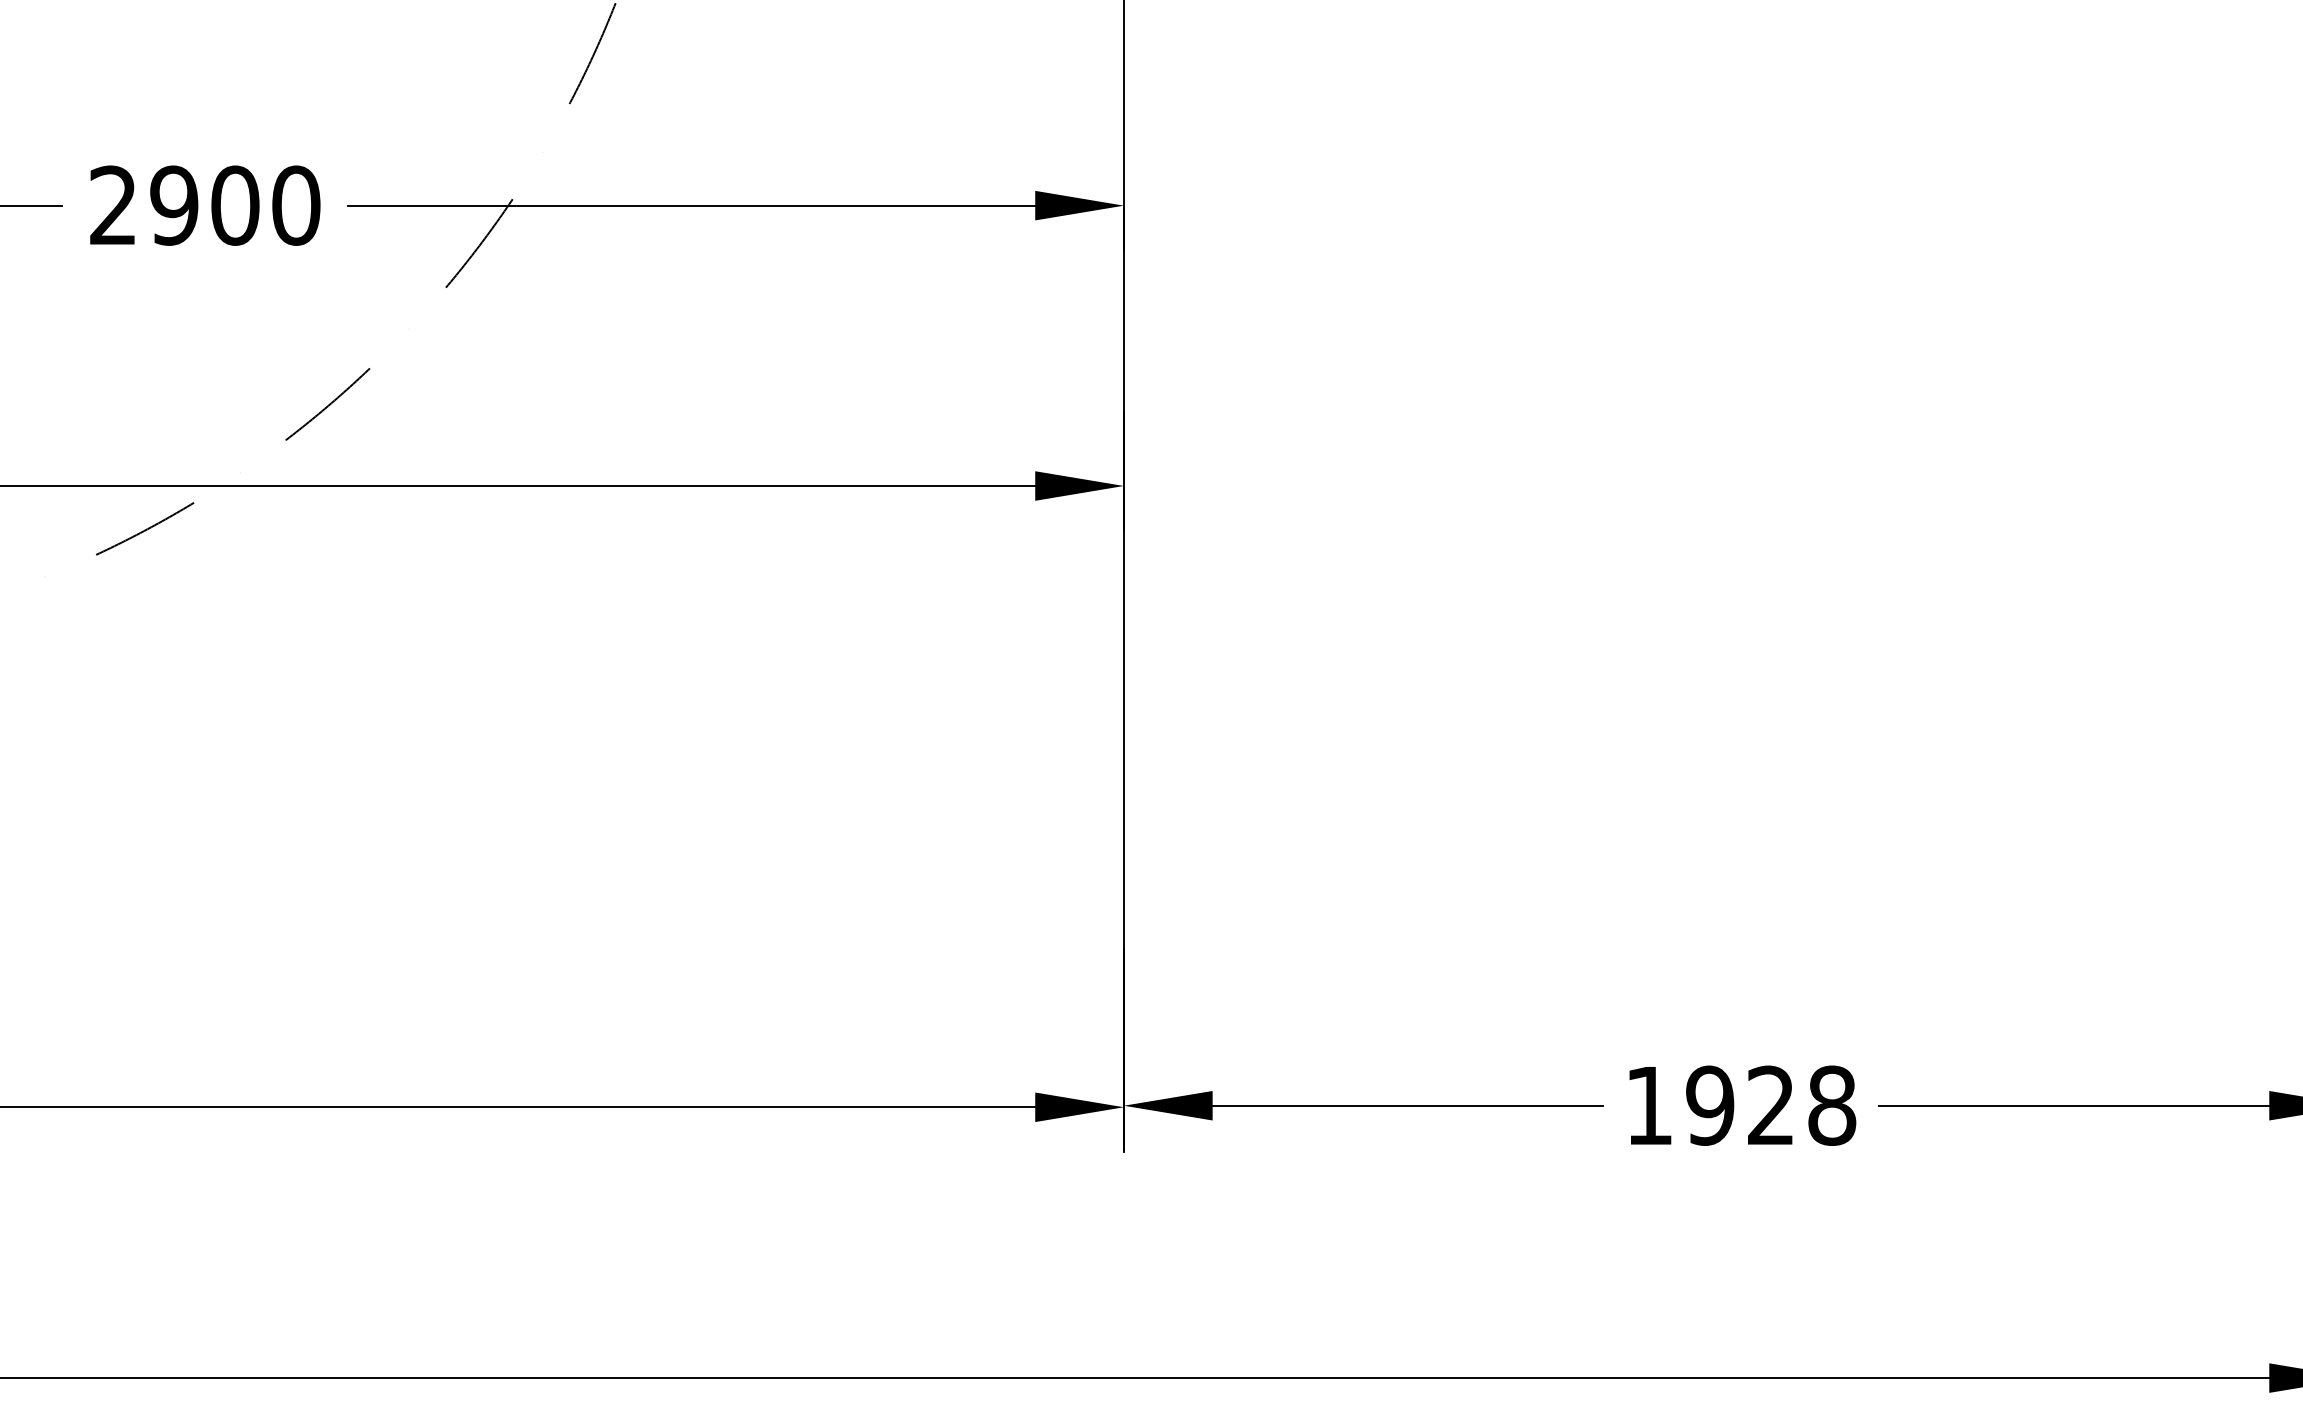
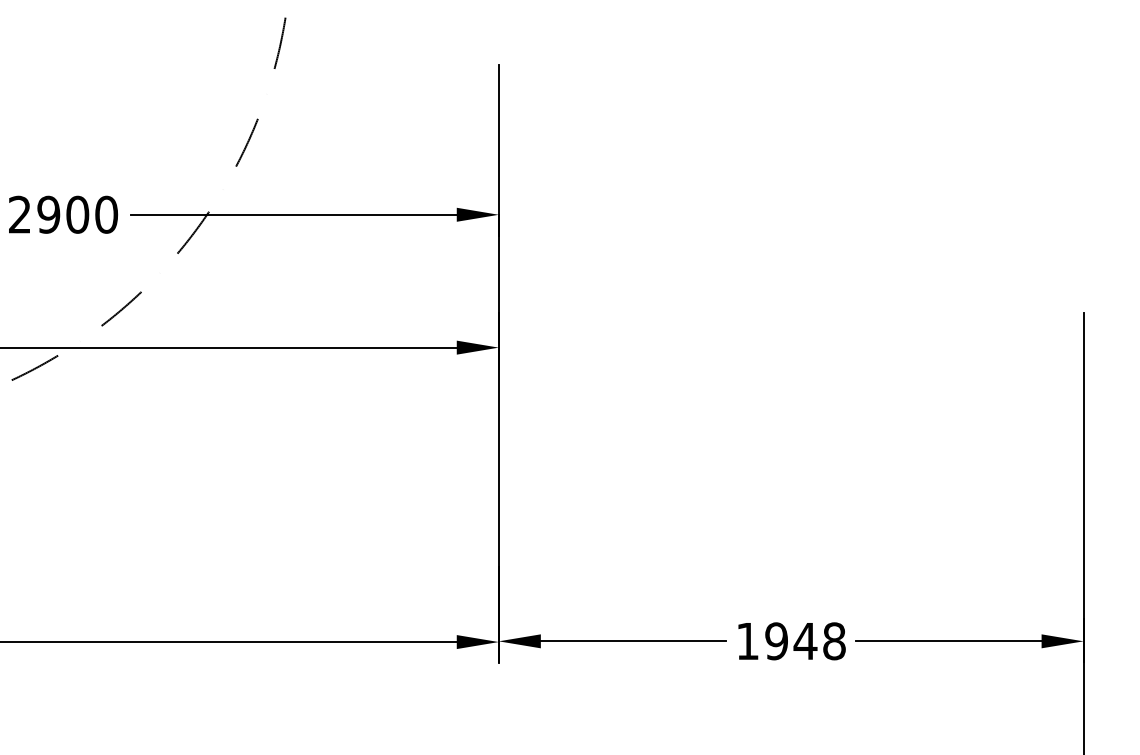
text: (1771, 1103) -> (805, 640), 1928 -> 1948

